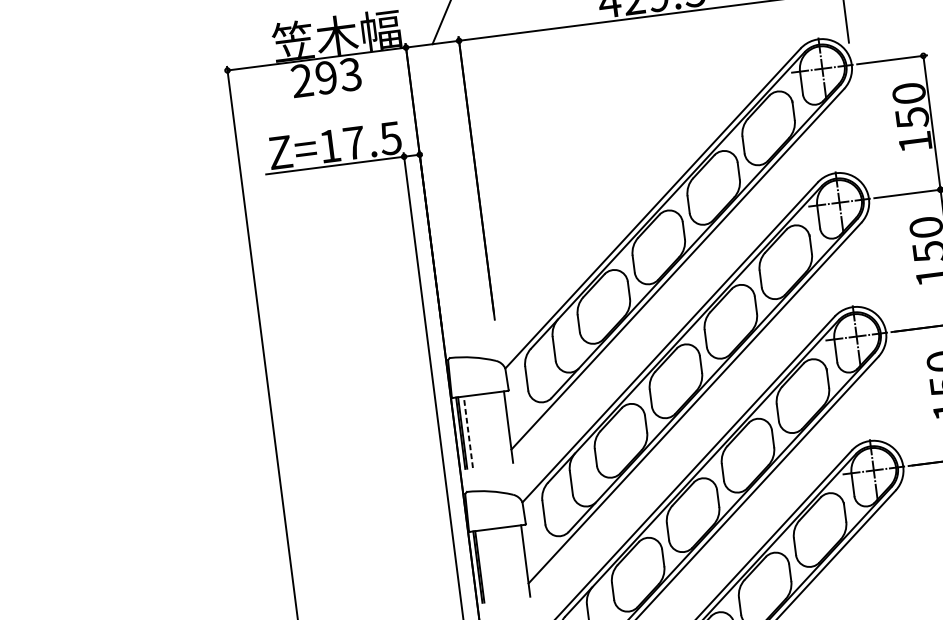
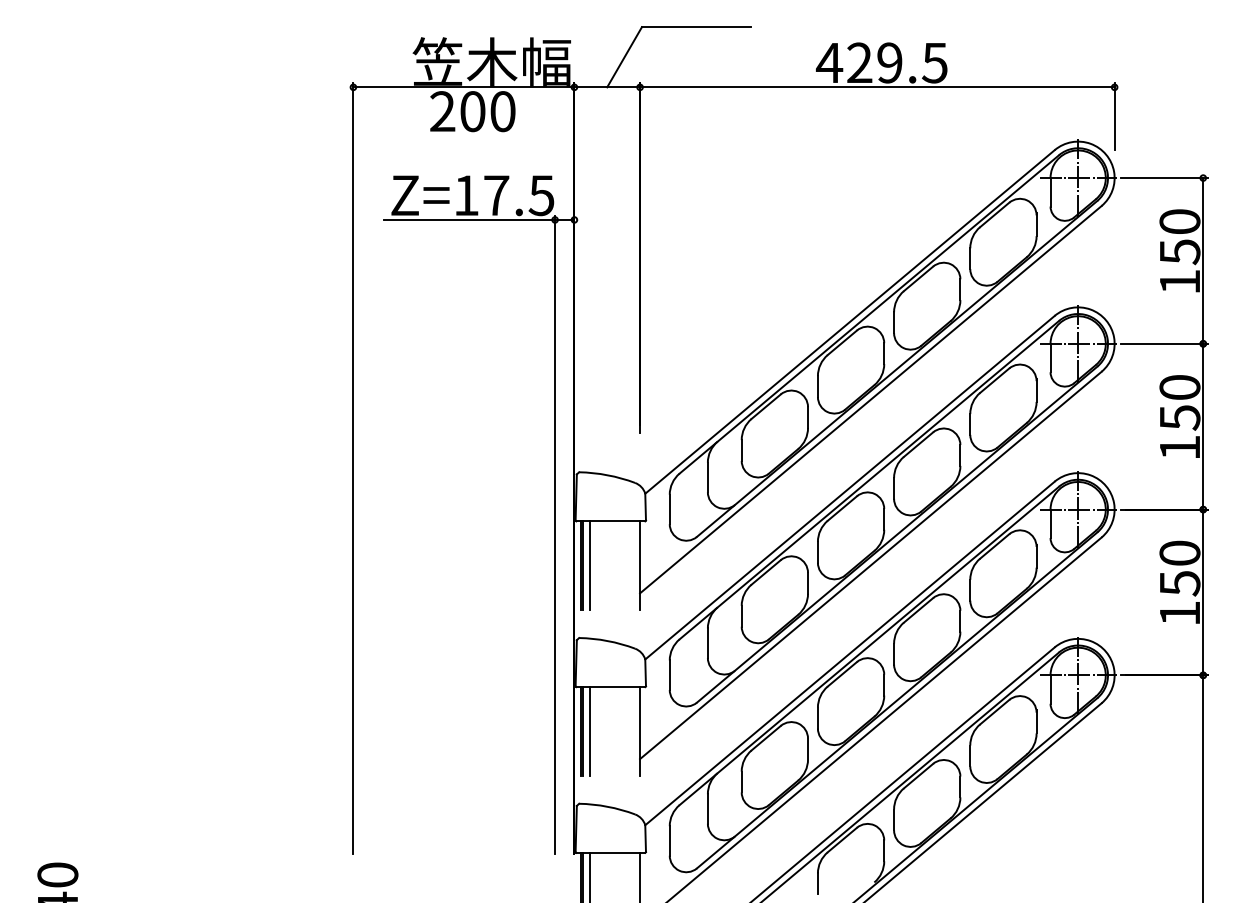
text: (338, 76) -> (487, 111), 293 -> 200
line: (468, 432) -> (590, 565), dashed -> solid
line: (485, 566) -> (590, 731), added

